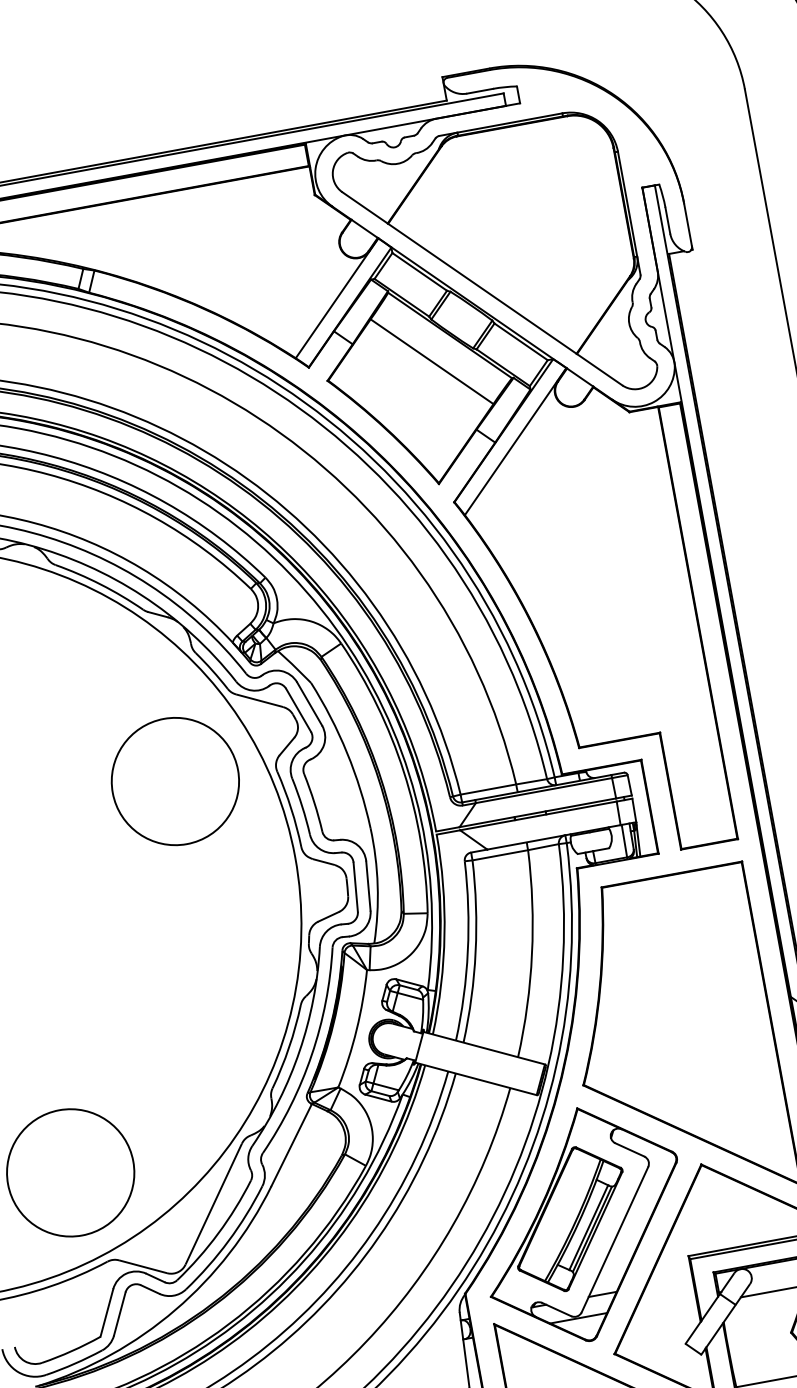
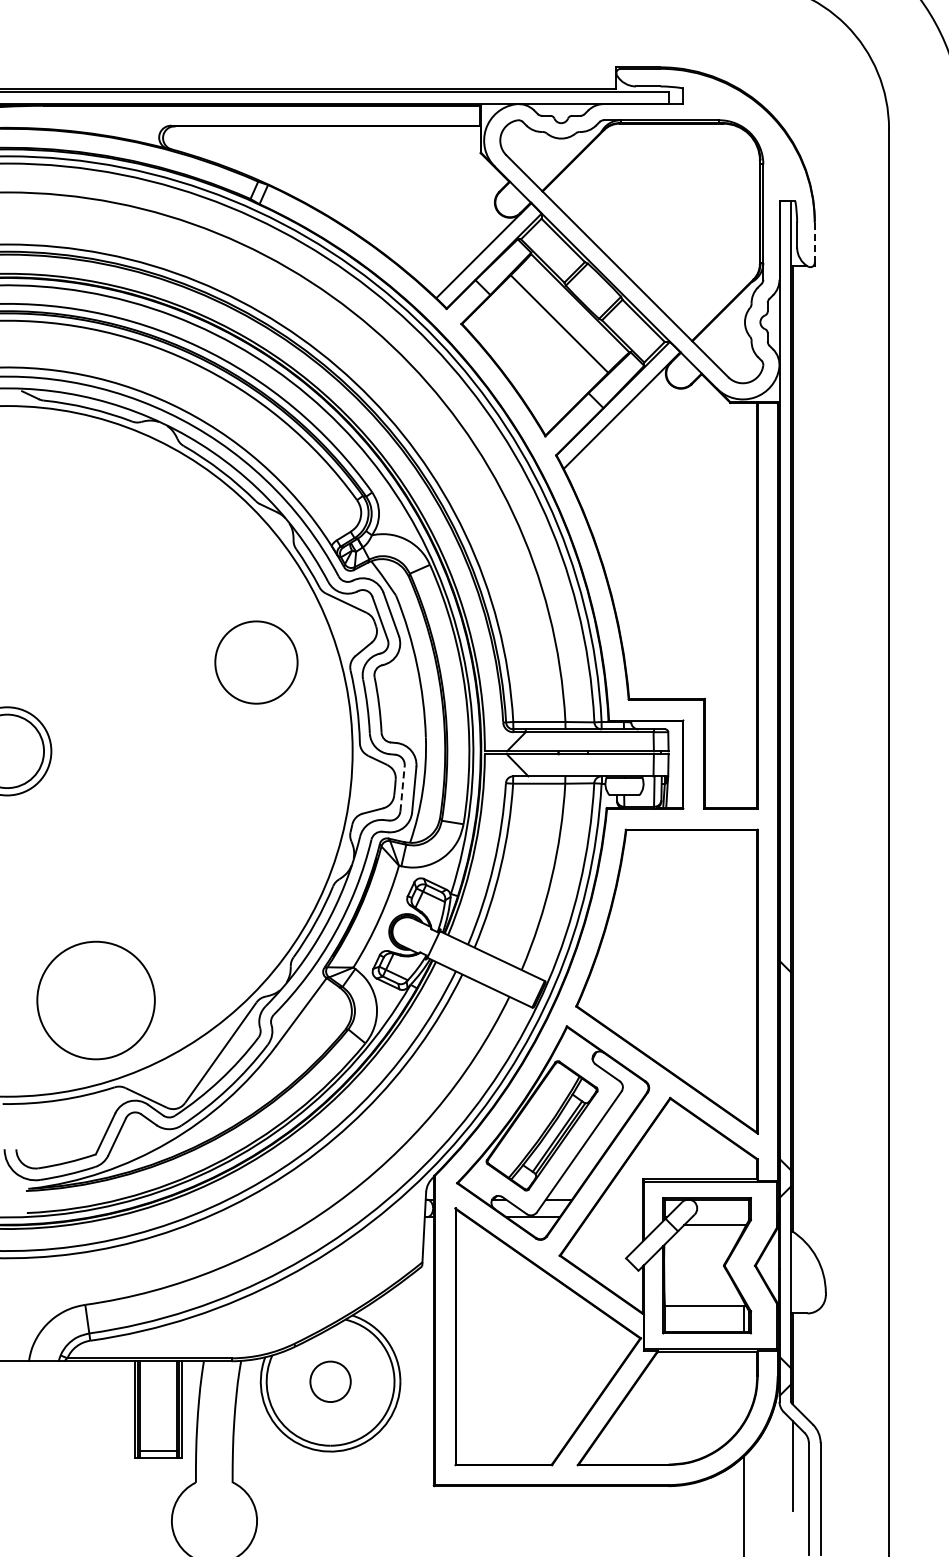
line: (687, 224) -> (814, 242), solid -> dashed
circle: (175, 781) -> (256, 662), size x0.7
line: (355, 887) -> (402, 788), solid -> dashed

